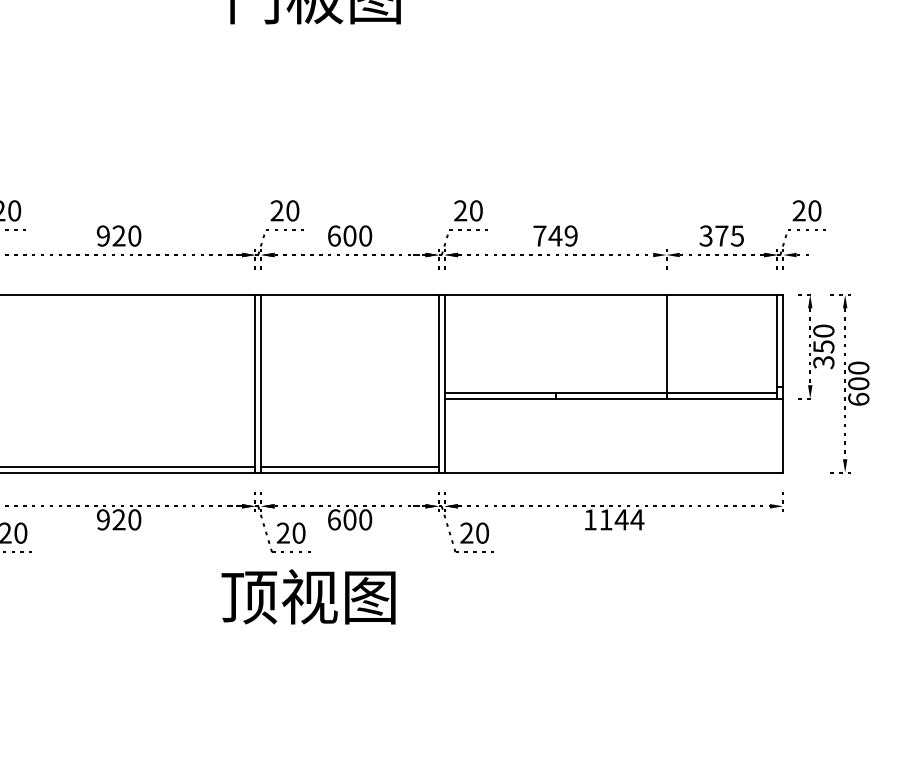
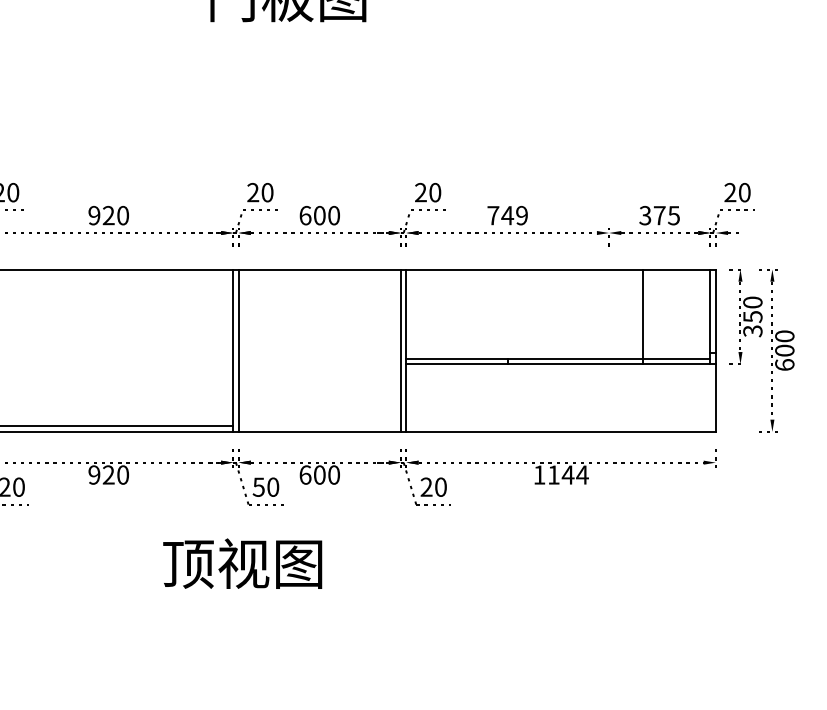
line: (666, 346) -> (642, 316), moved
line: (349, 466) -> (319, 426), removed
text: (282, 532) -> (258, 486), 20 -> 50
text: (308, 596) -> (242, 563), moved

